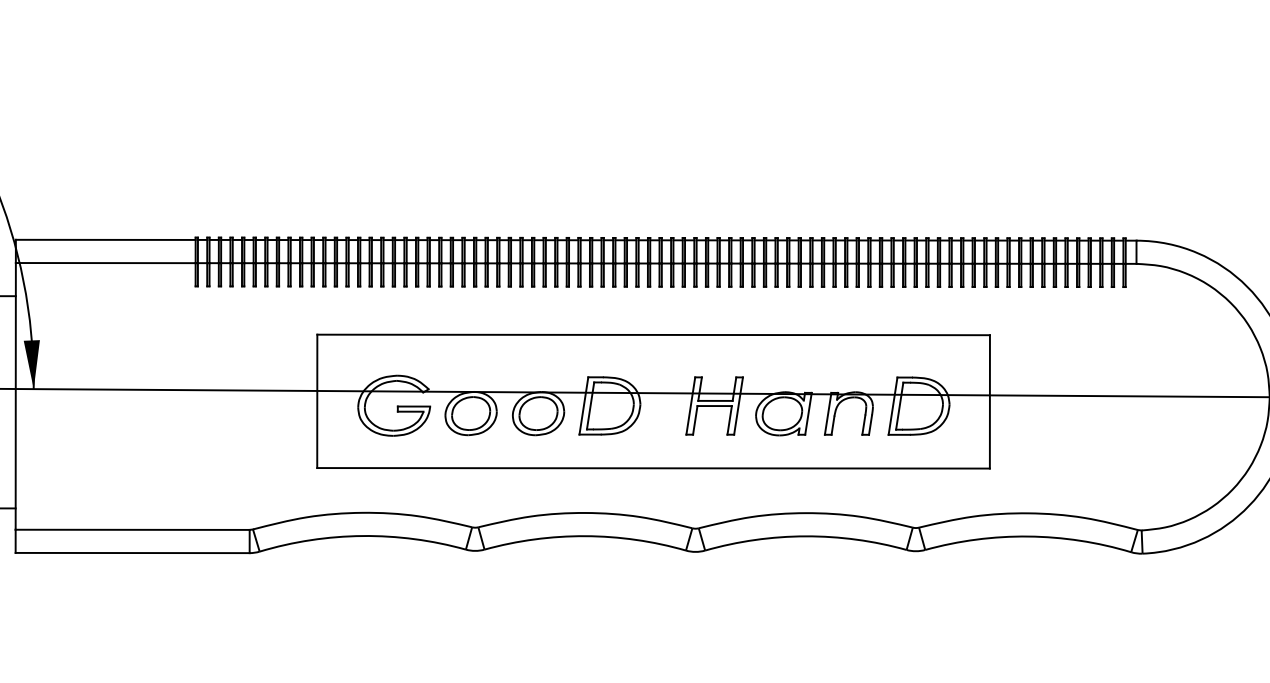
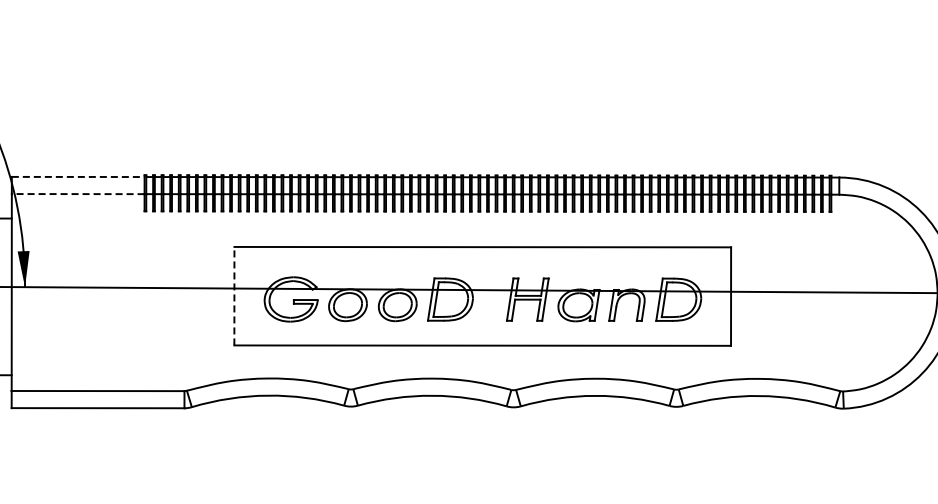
line: (106, 239) -> (78, 176), solid -> dashed
line: (104, 263) -> (77, 194), solid -> dashed
line: (317, 400) -> (234, 295), solid -> dashed

